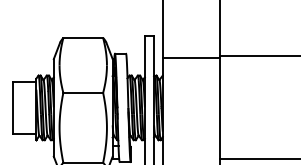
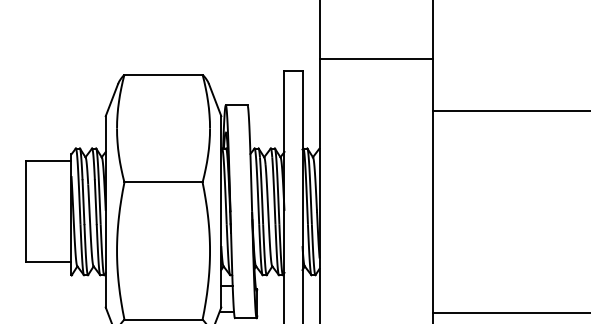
line: (191, 57) -> (375, 57), moved

